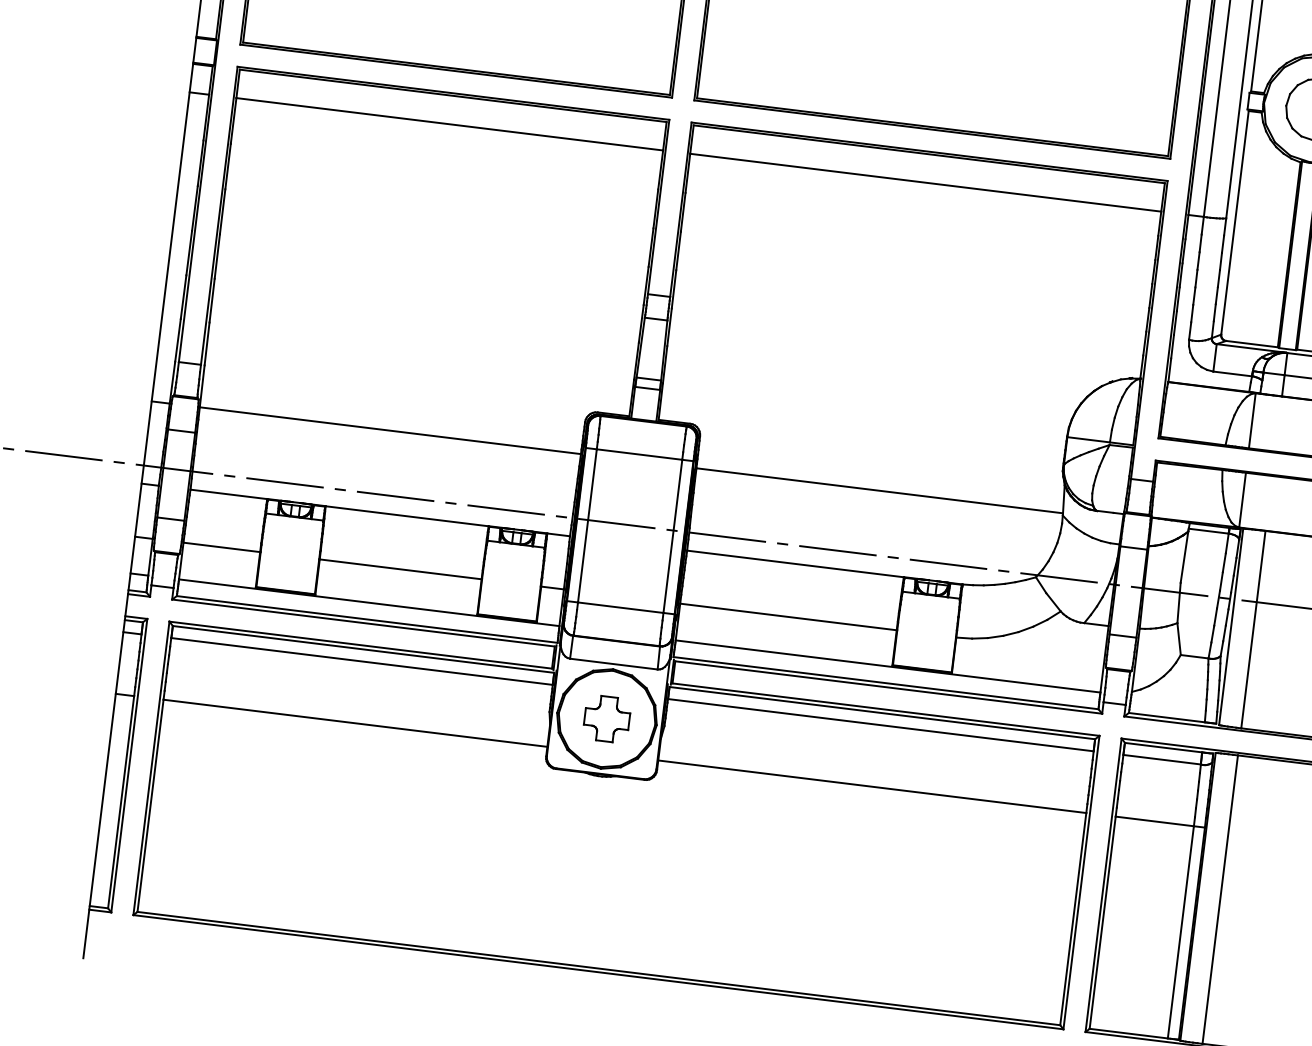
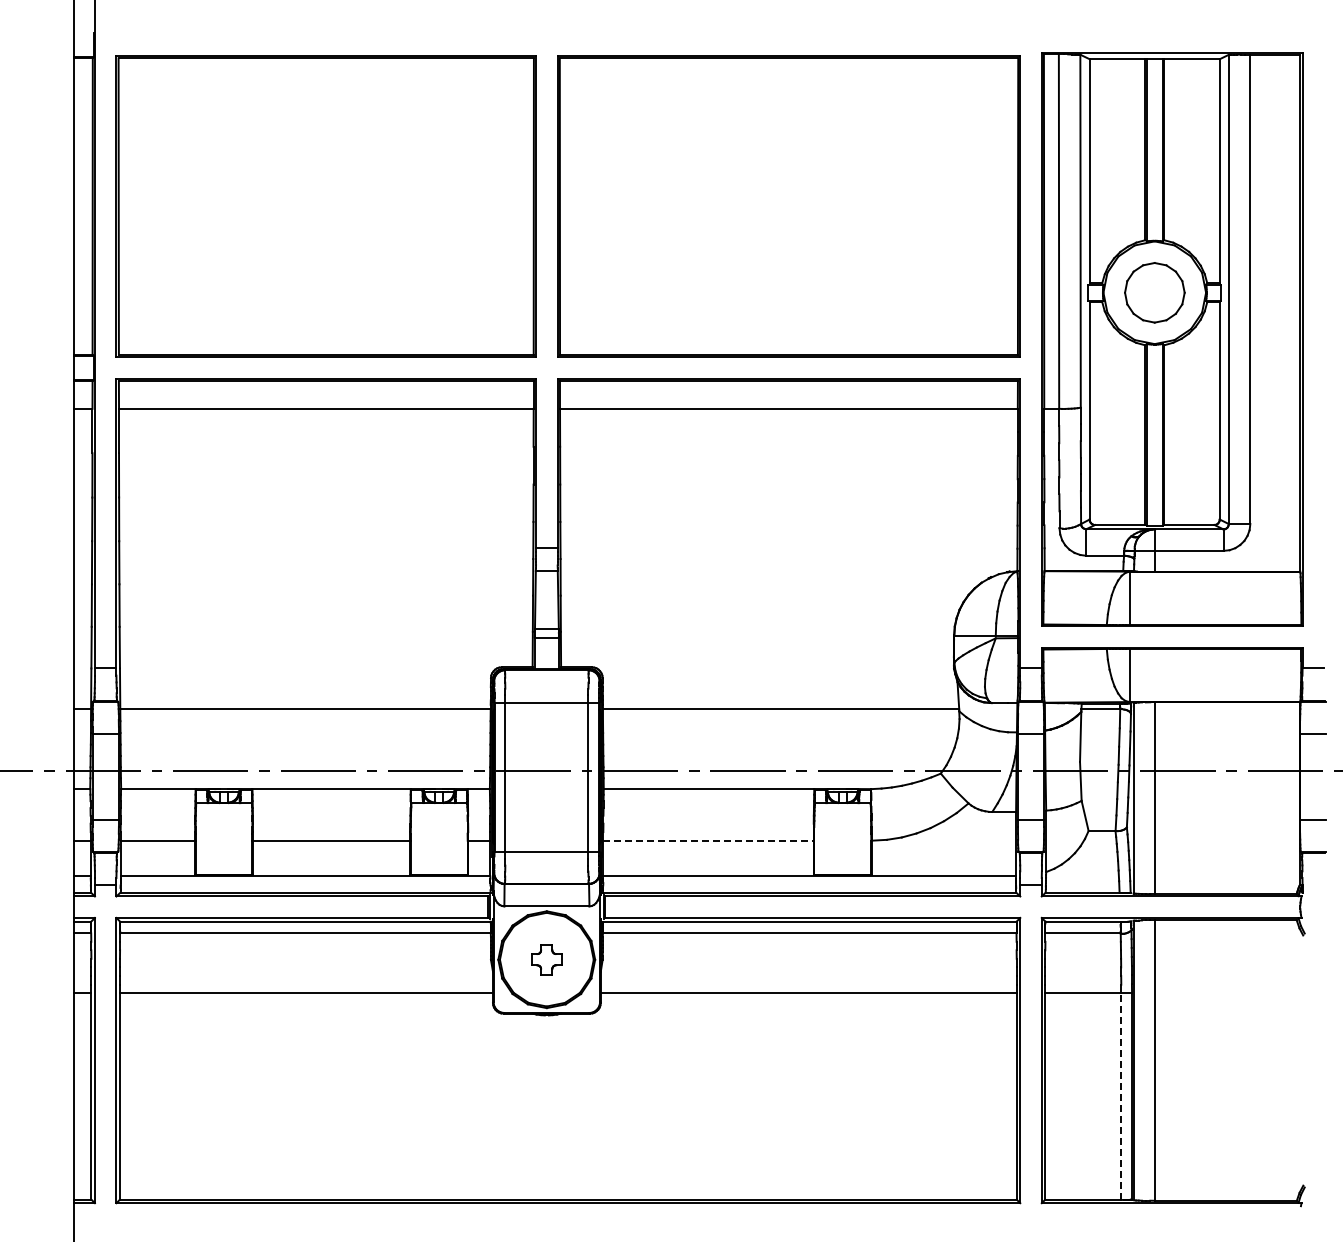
line: (789, 616) -> (709, 840), solid -> dashed
part: (606, 718) -> (546, 959), size x0.7
line: (1181, 932) -> (1121, 1096), solid -> dashed

